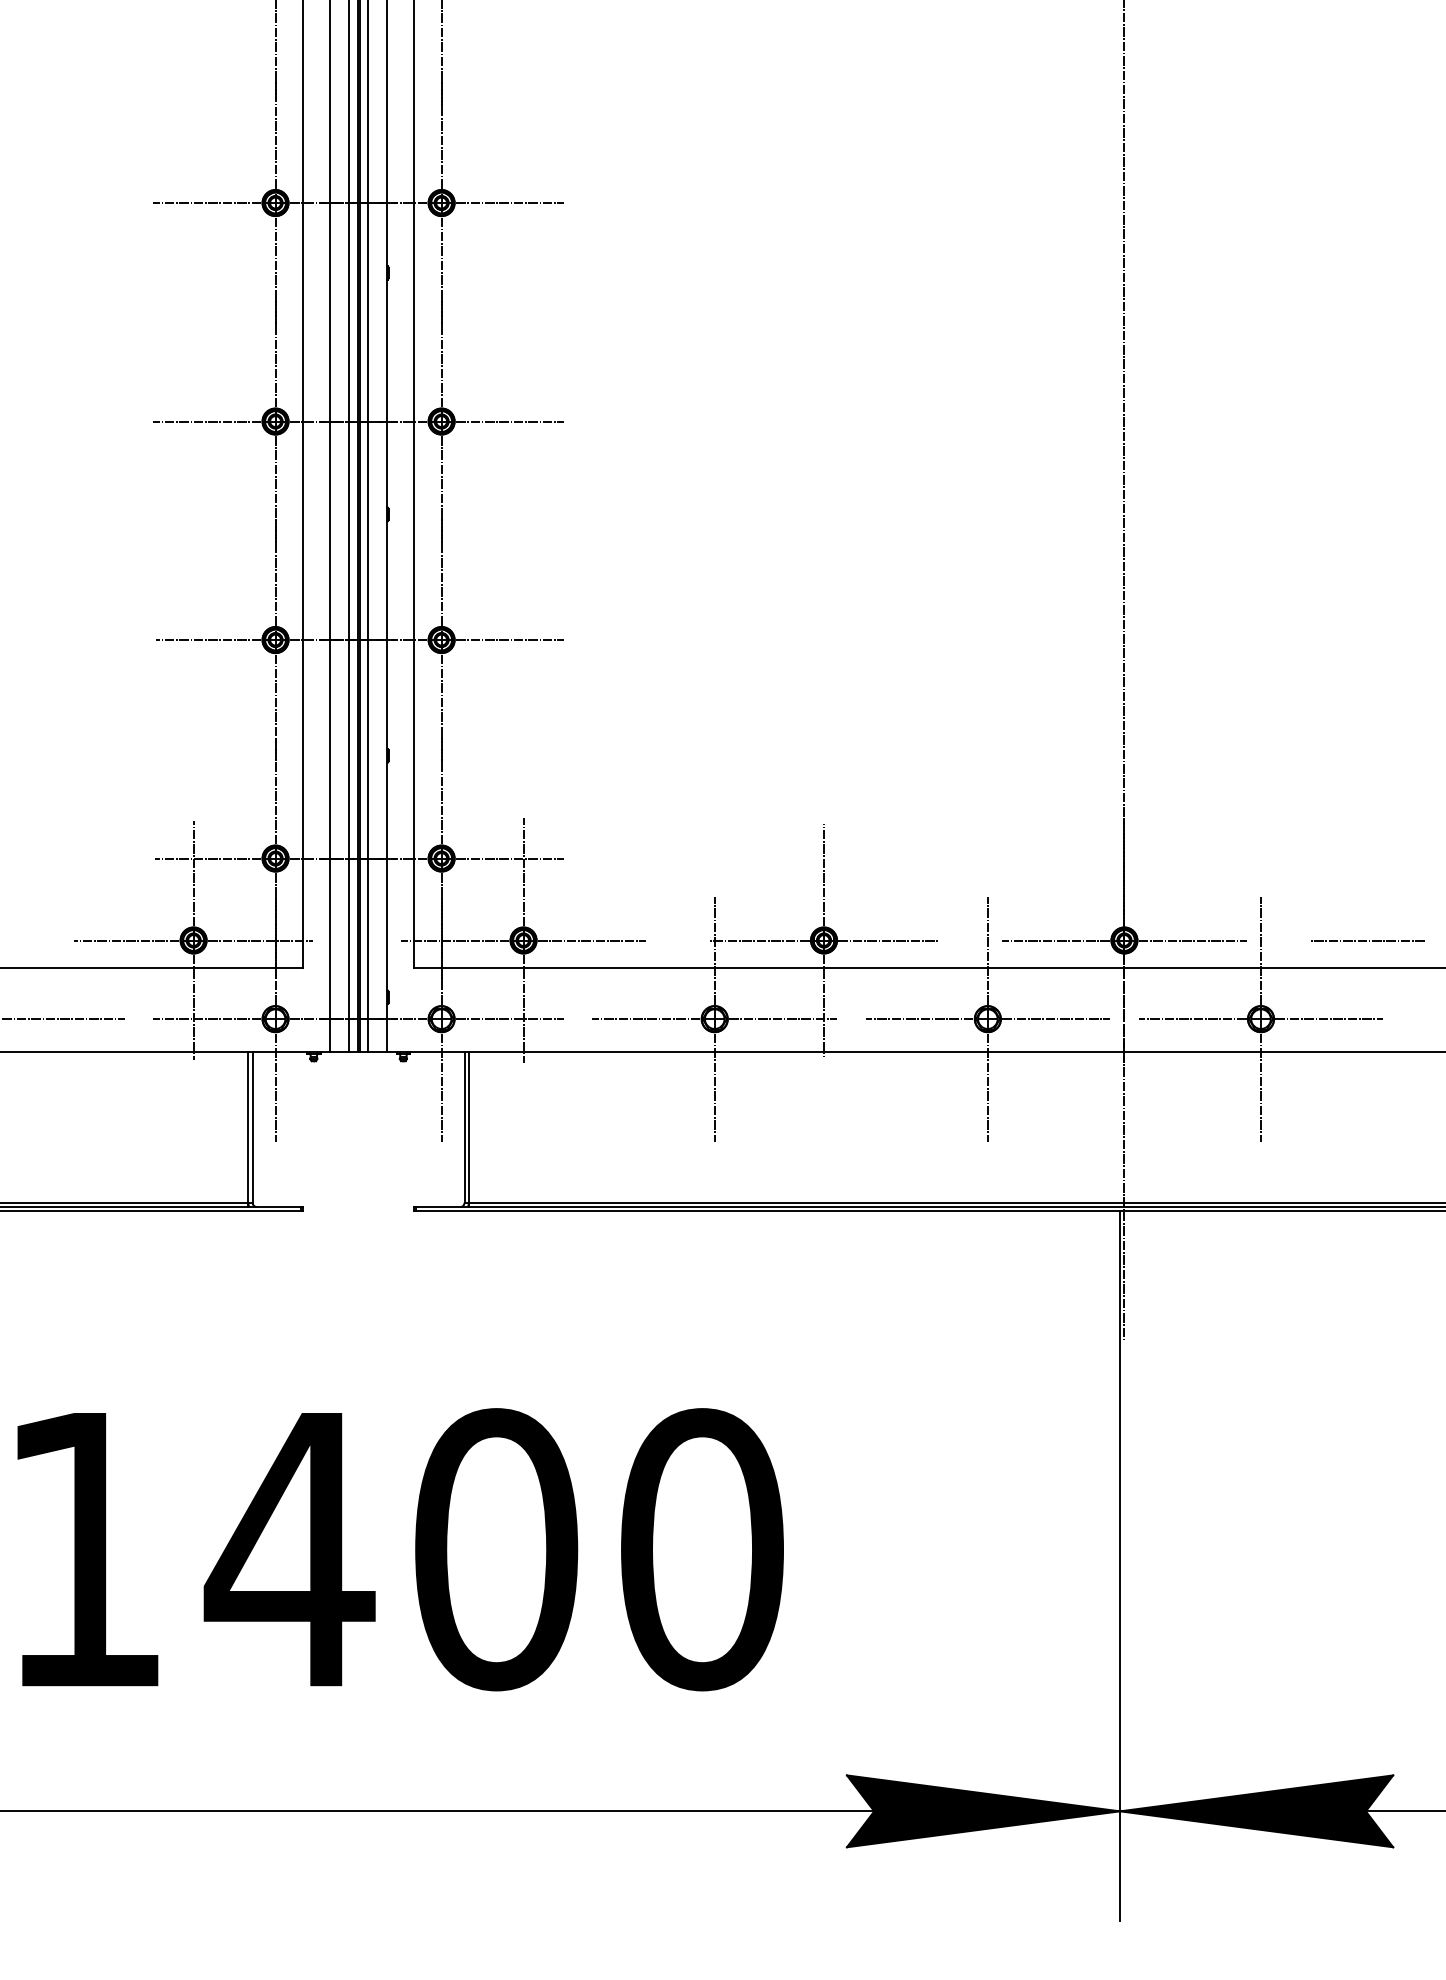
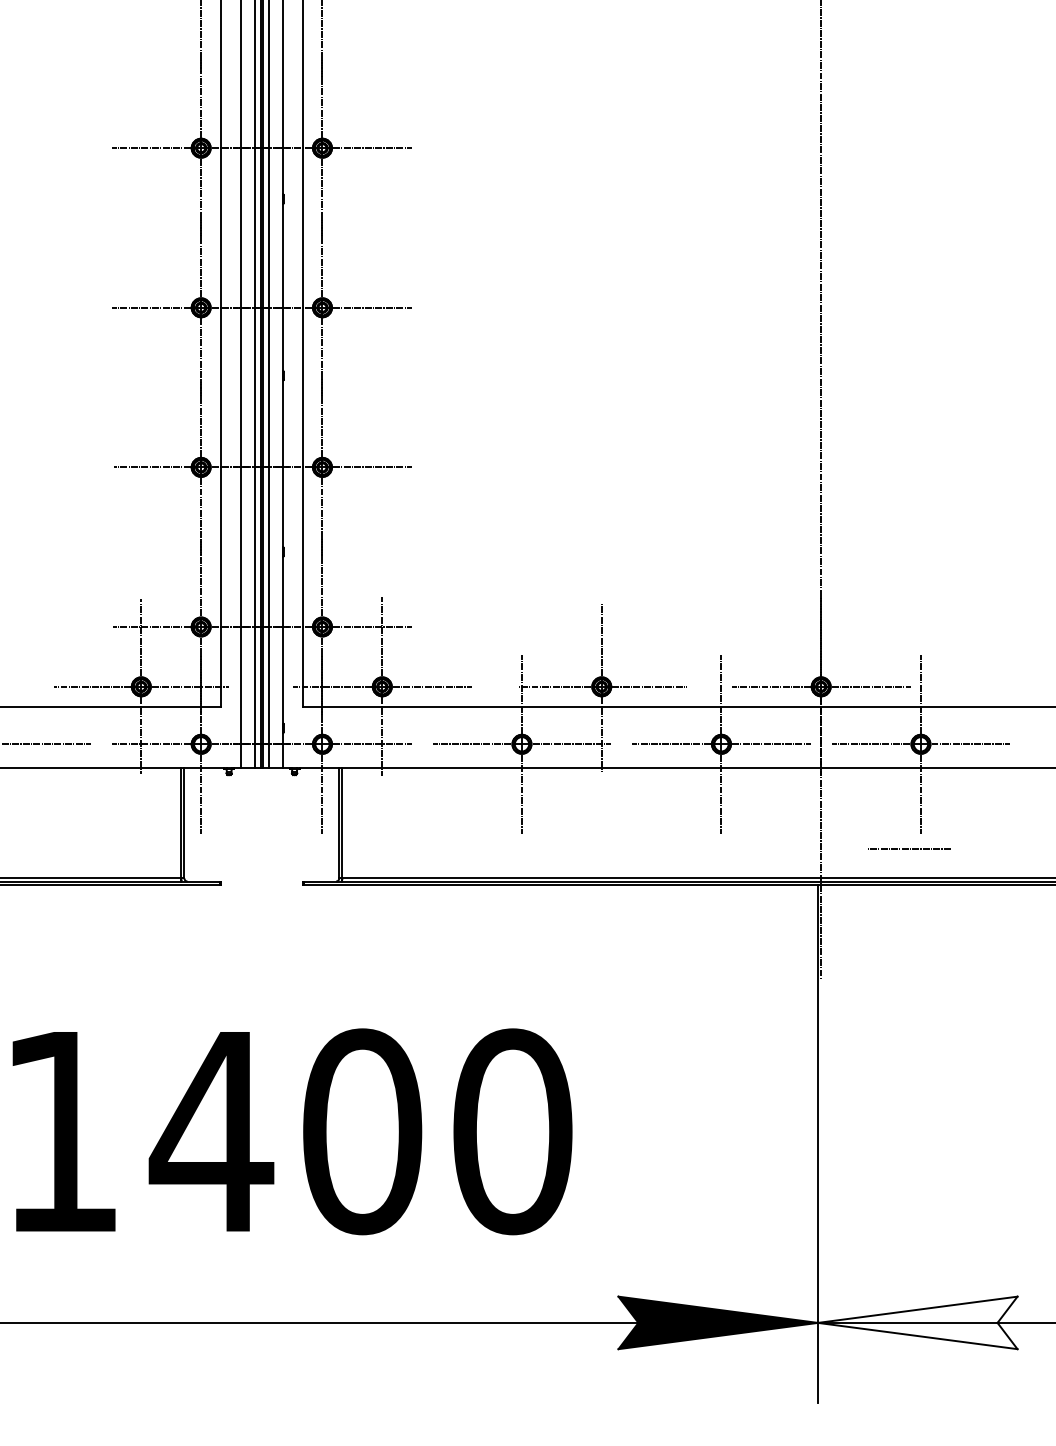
line: (1366, 940) -> (908, 848), moved
fill: (1256, 1811) -> (917, 1323), removed

